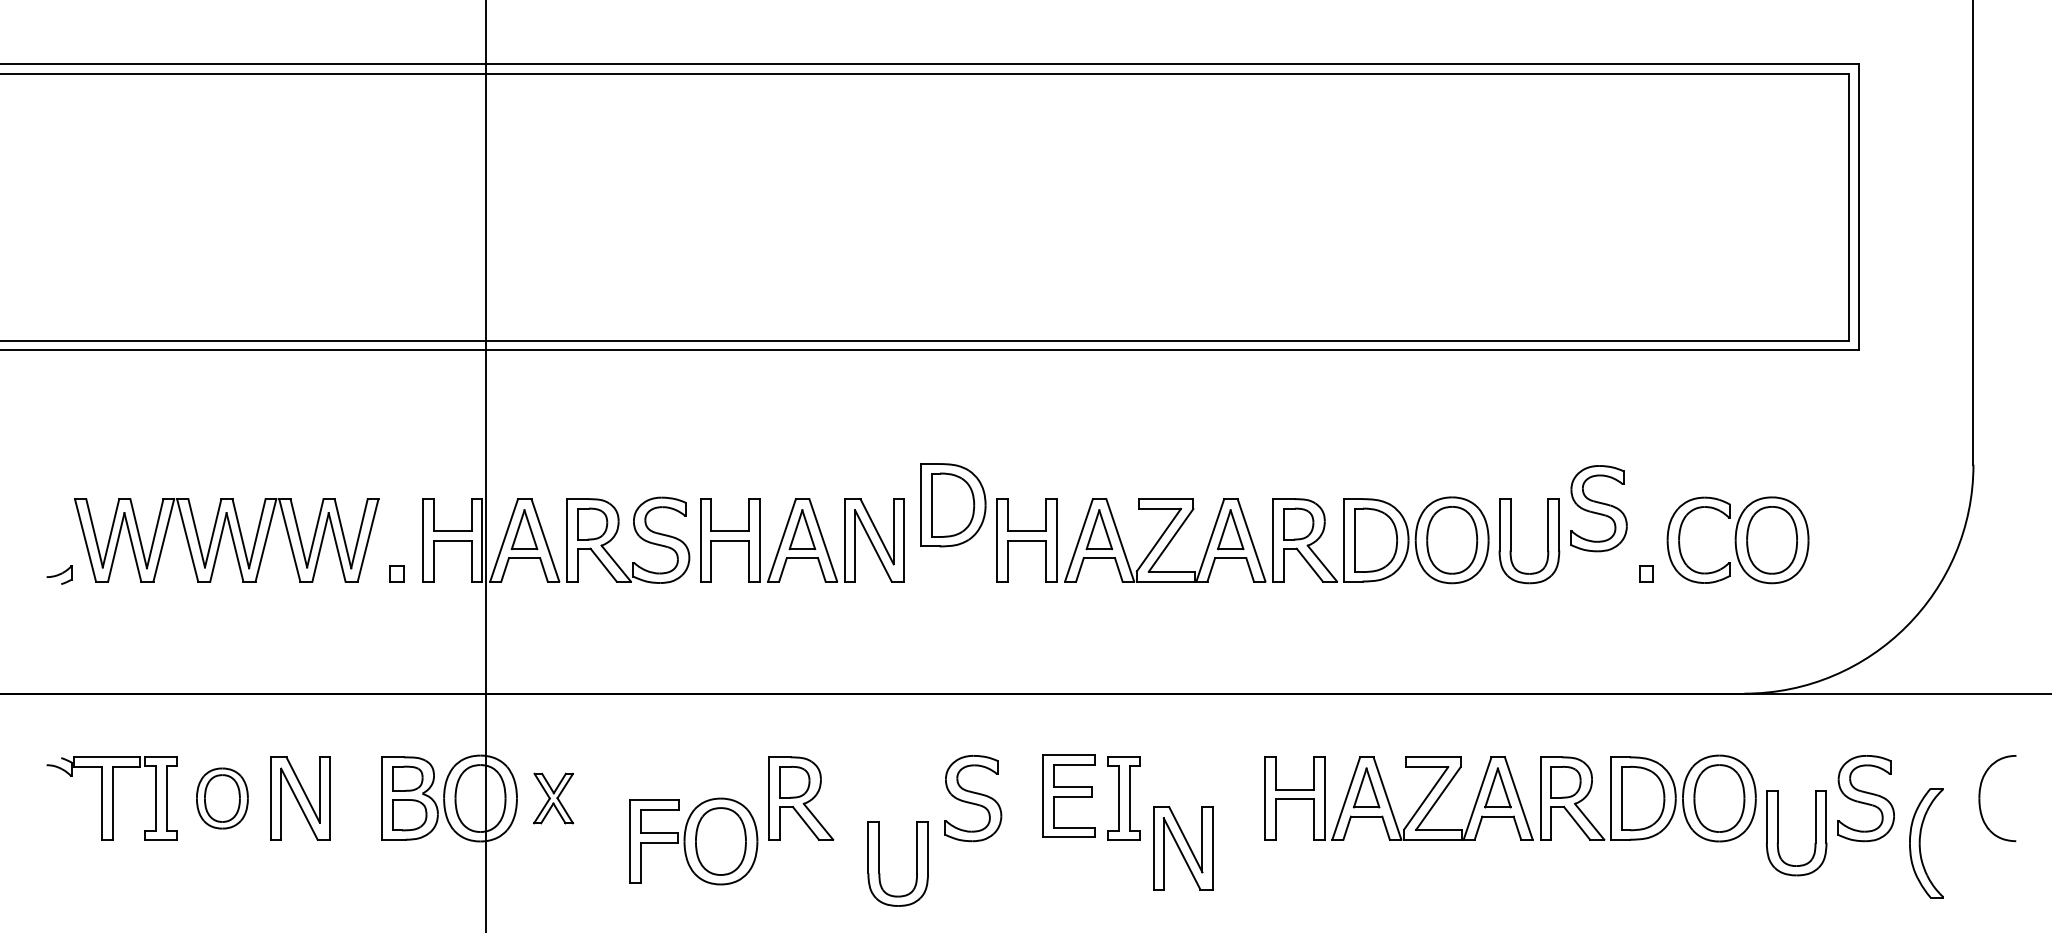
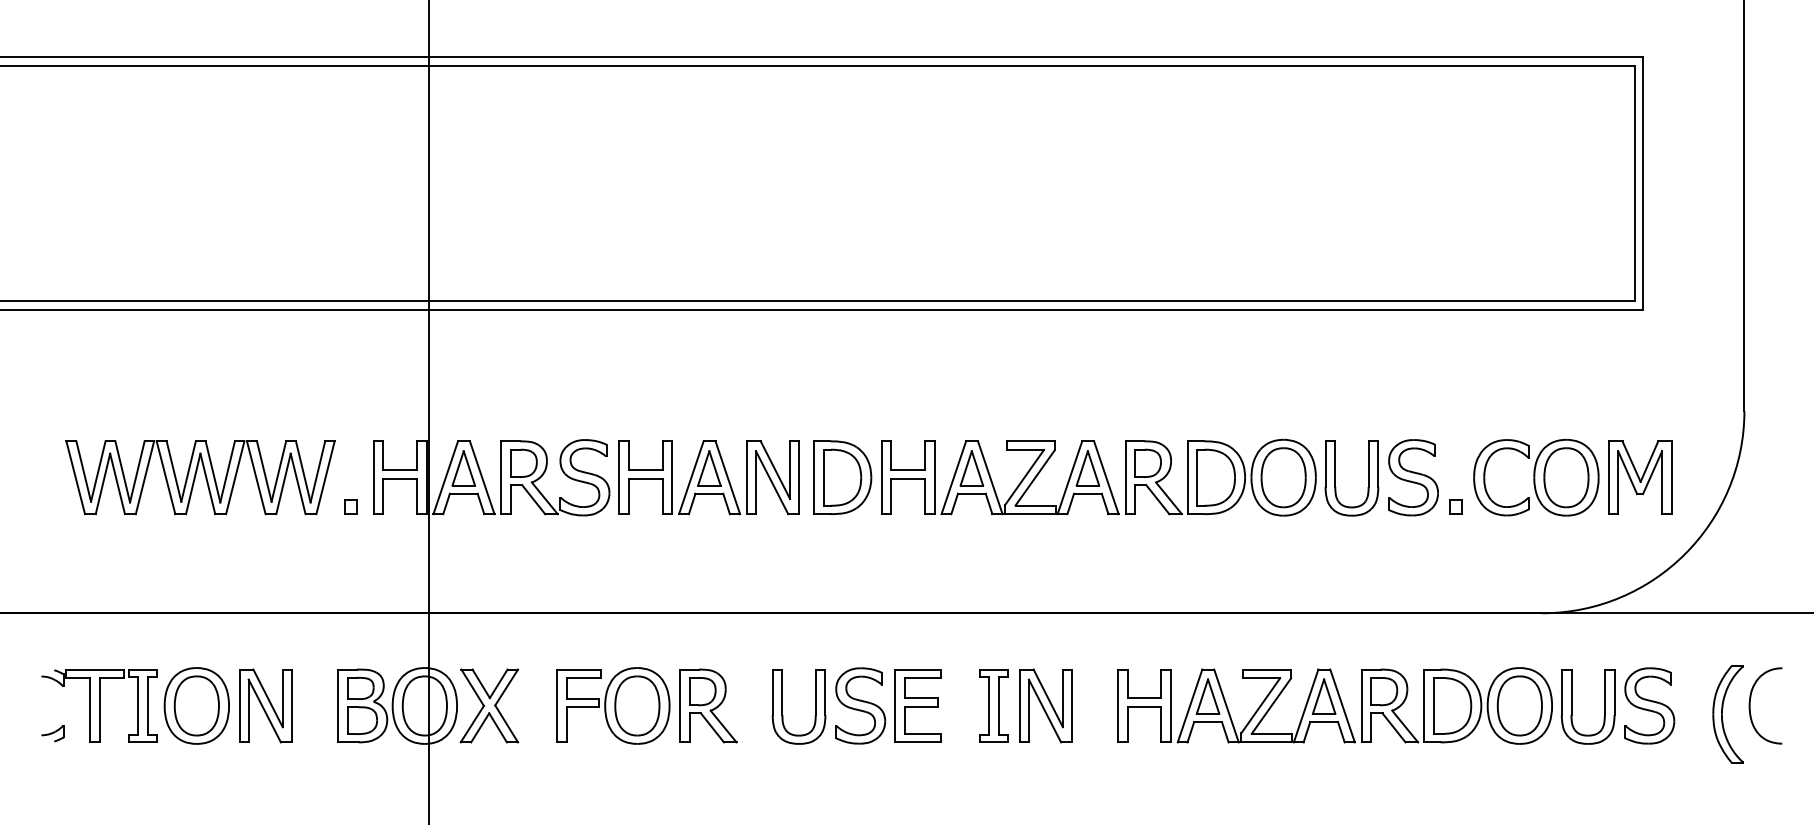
part: (953, 504) -> (842, 477), moved
part: (1599, 508) -> (1413, 477), moved
part: (1855, 540) -> (1640, 477), added
part: (59, 575) -> (52, 733), moved
part: (1068, 795) -> (917, 705), moved
part: (222, 798) -> (196, 705), size x1.43
part: (553, 798) -> (489, 705), size x1.67
part: (1778, 833) -> (1572, 706), moved
part: (693, 840) -> (613, 705), moved
part: (1926, 843) -> (1727, 714), moved
part: (1182, 847) -> (1045, 705), moved
part: (879, 863) -> (782, 706), moved

